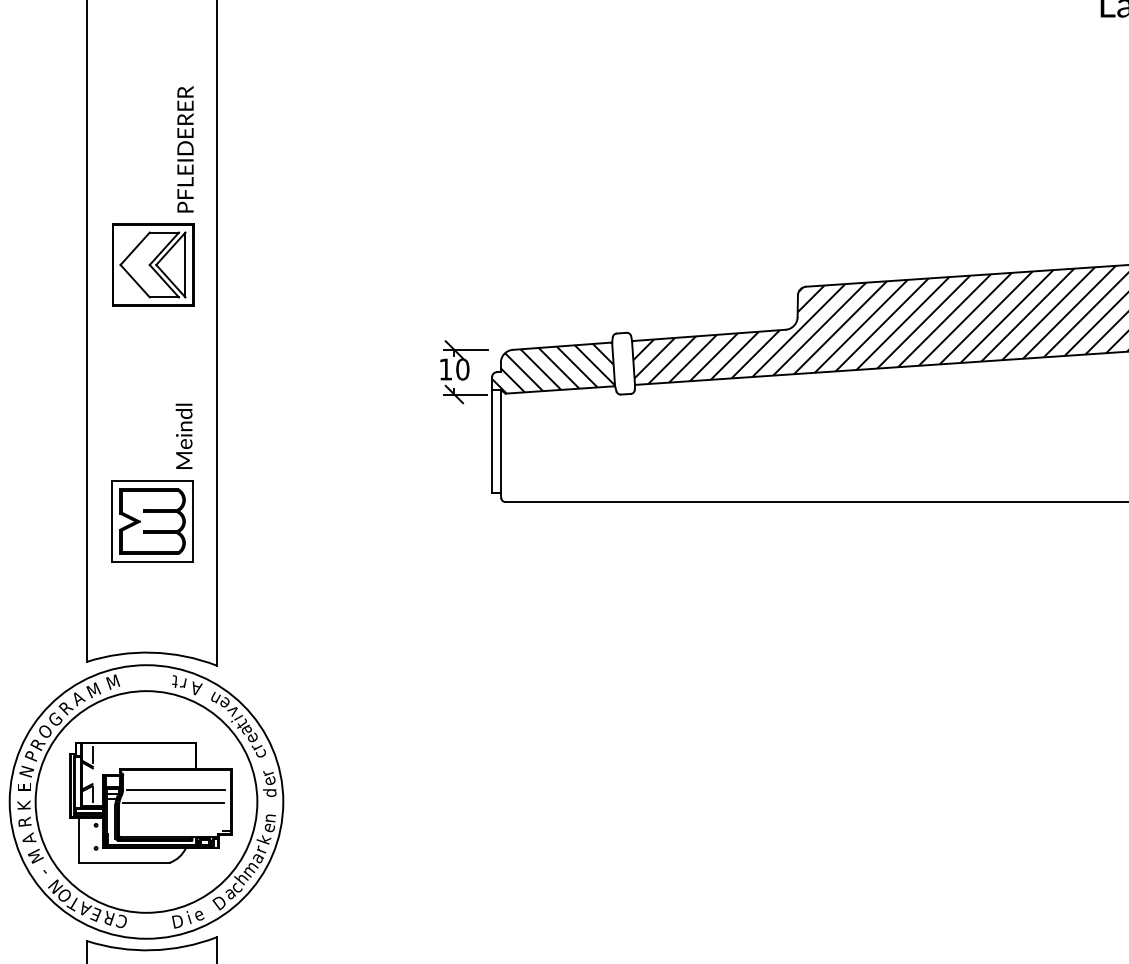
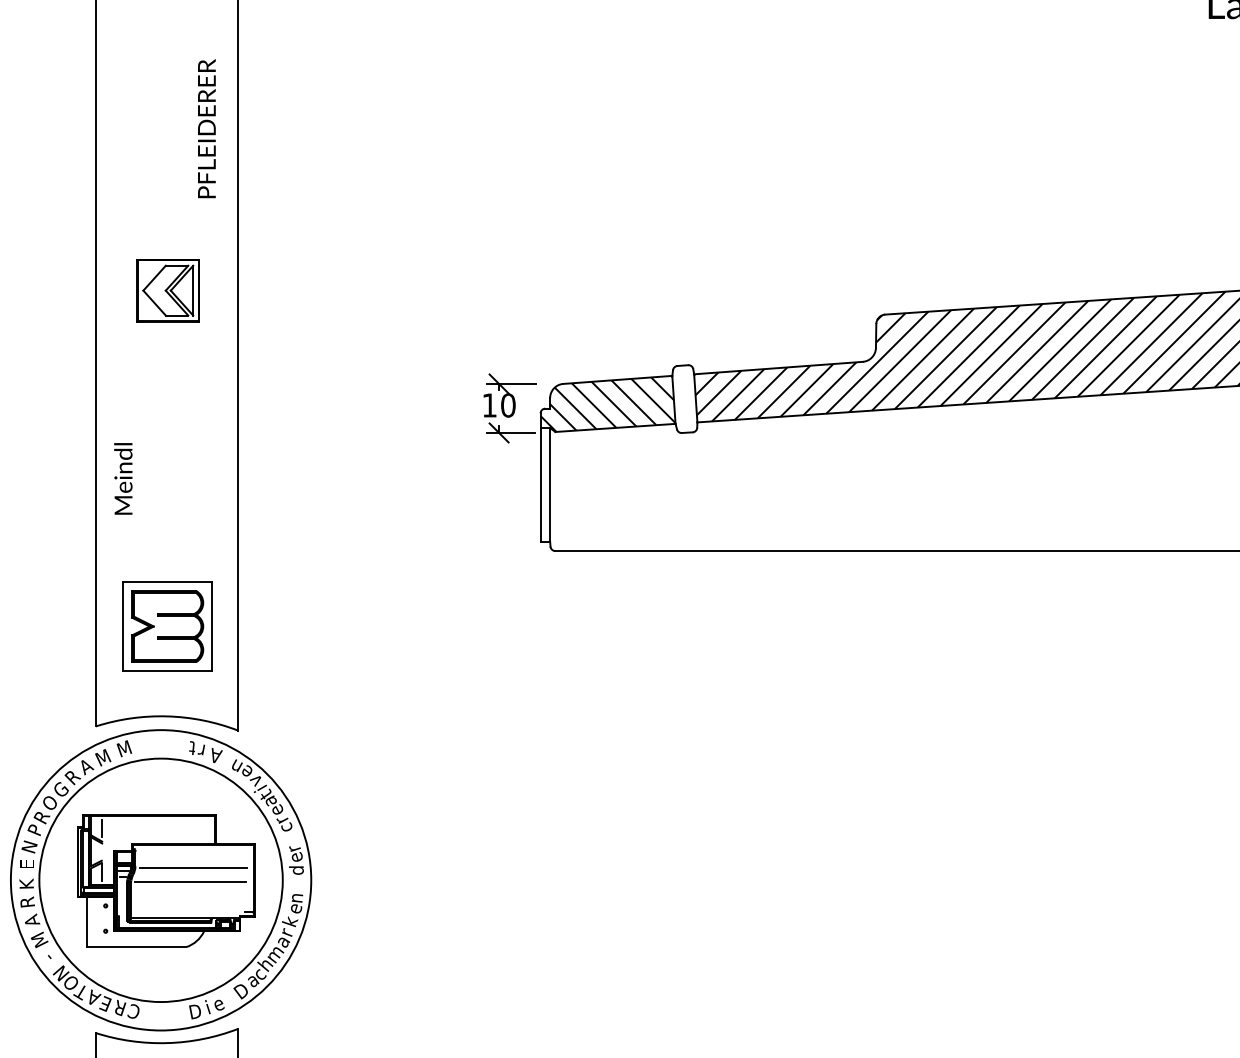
text: (185, 149) -> (206, 128), moved
part: (153, 264) -> (168, 290), size x0.7
text: (184, 436) -> (123, 478), moved
part: (152, 521) -> (167, 626), moved

